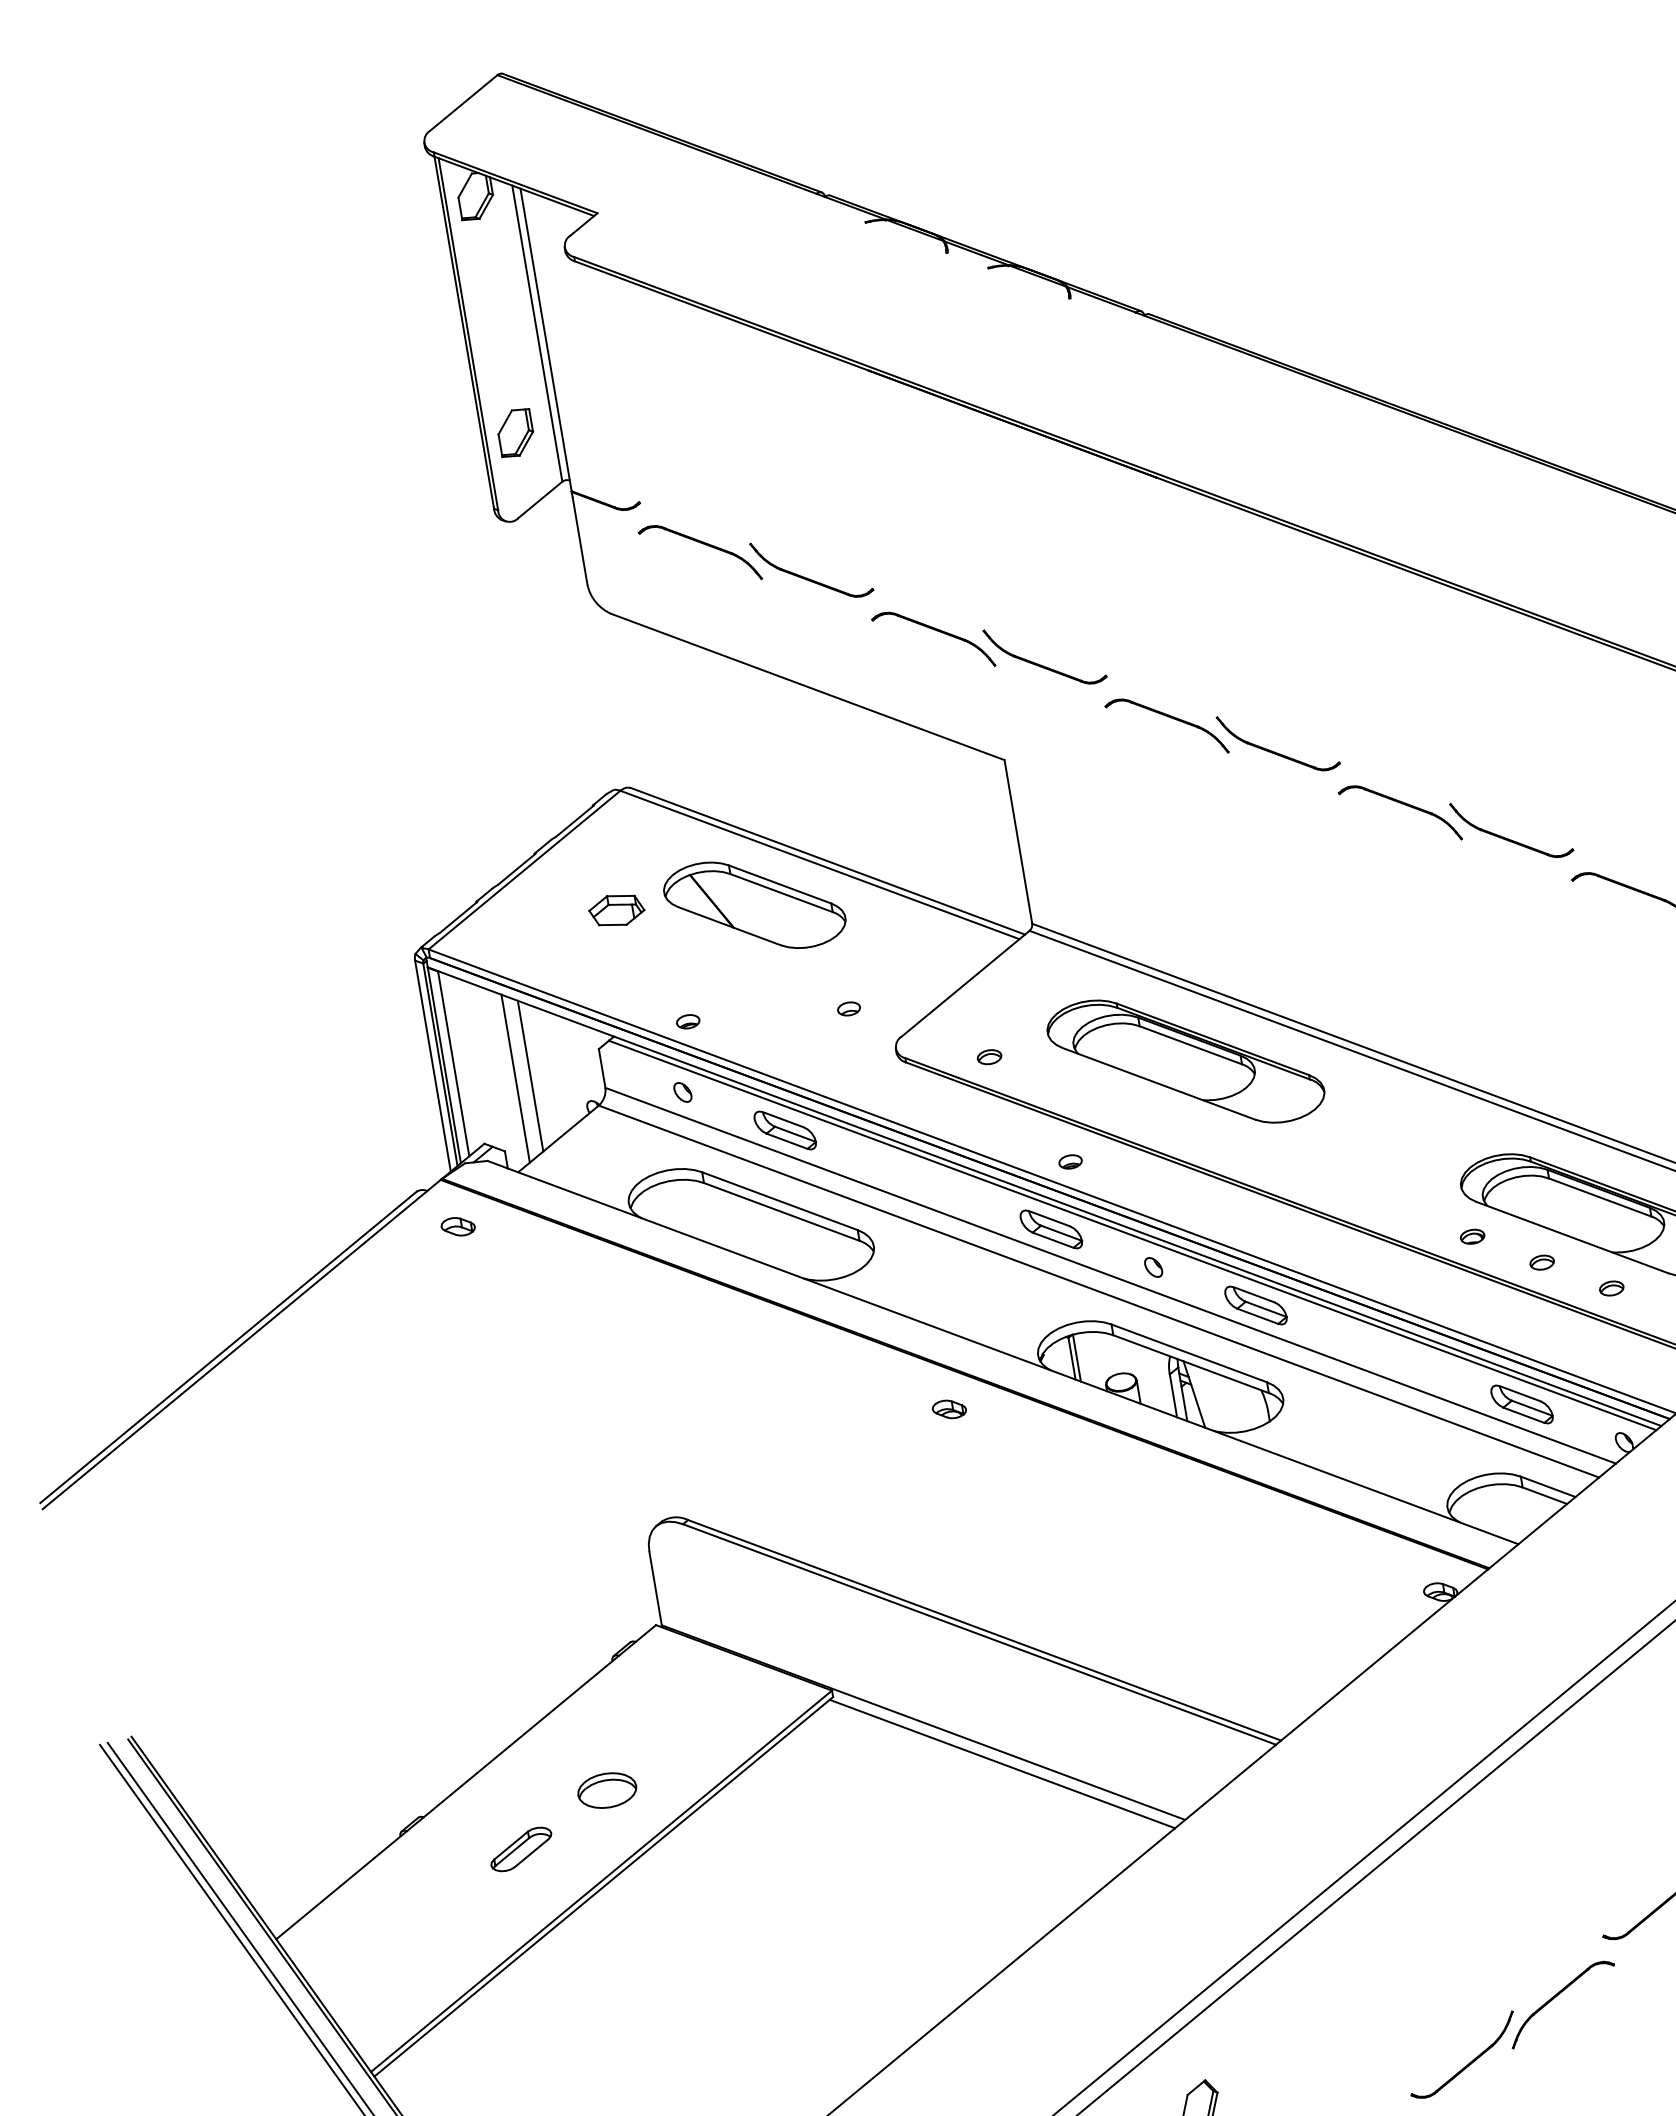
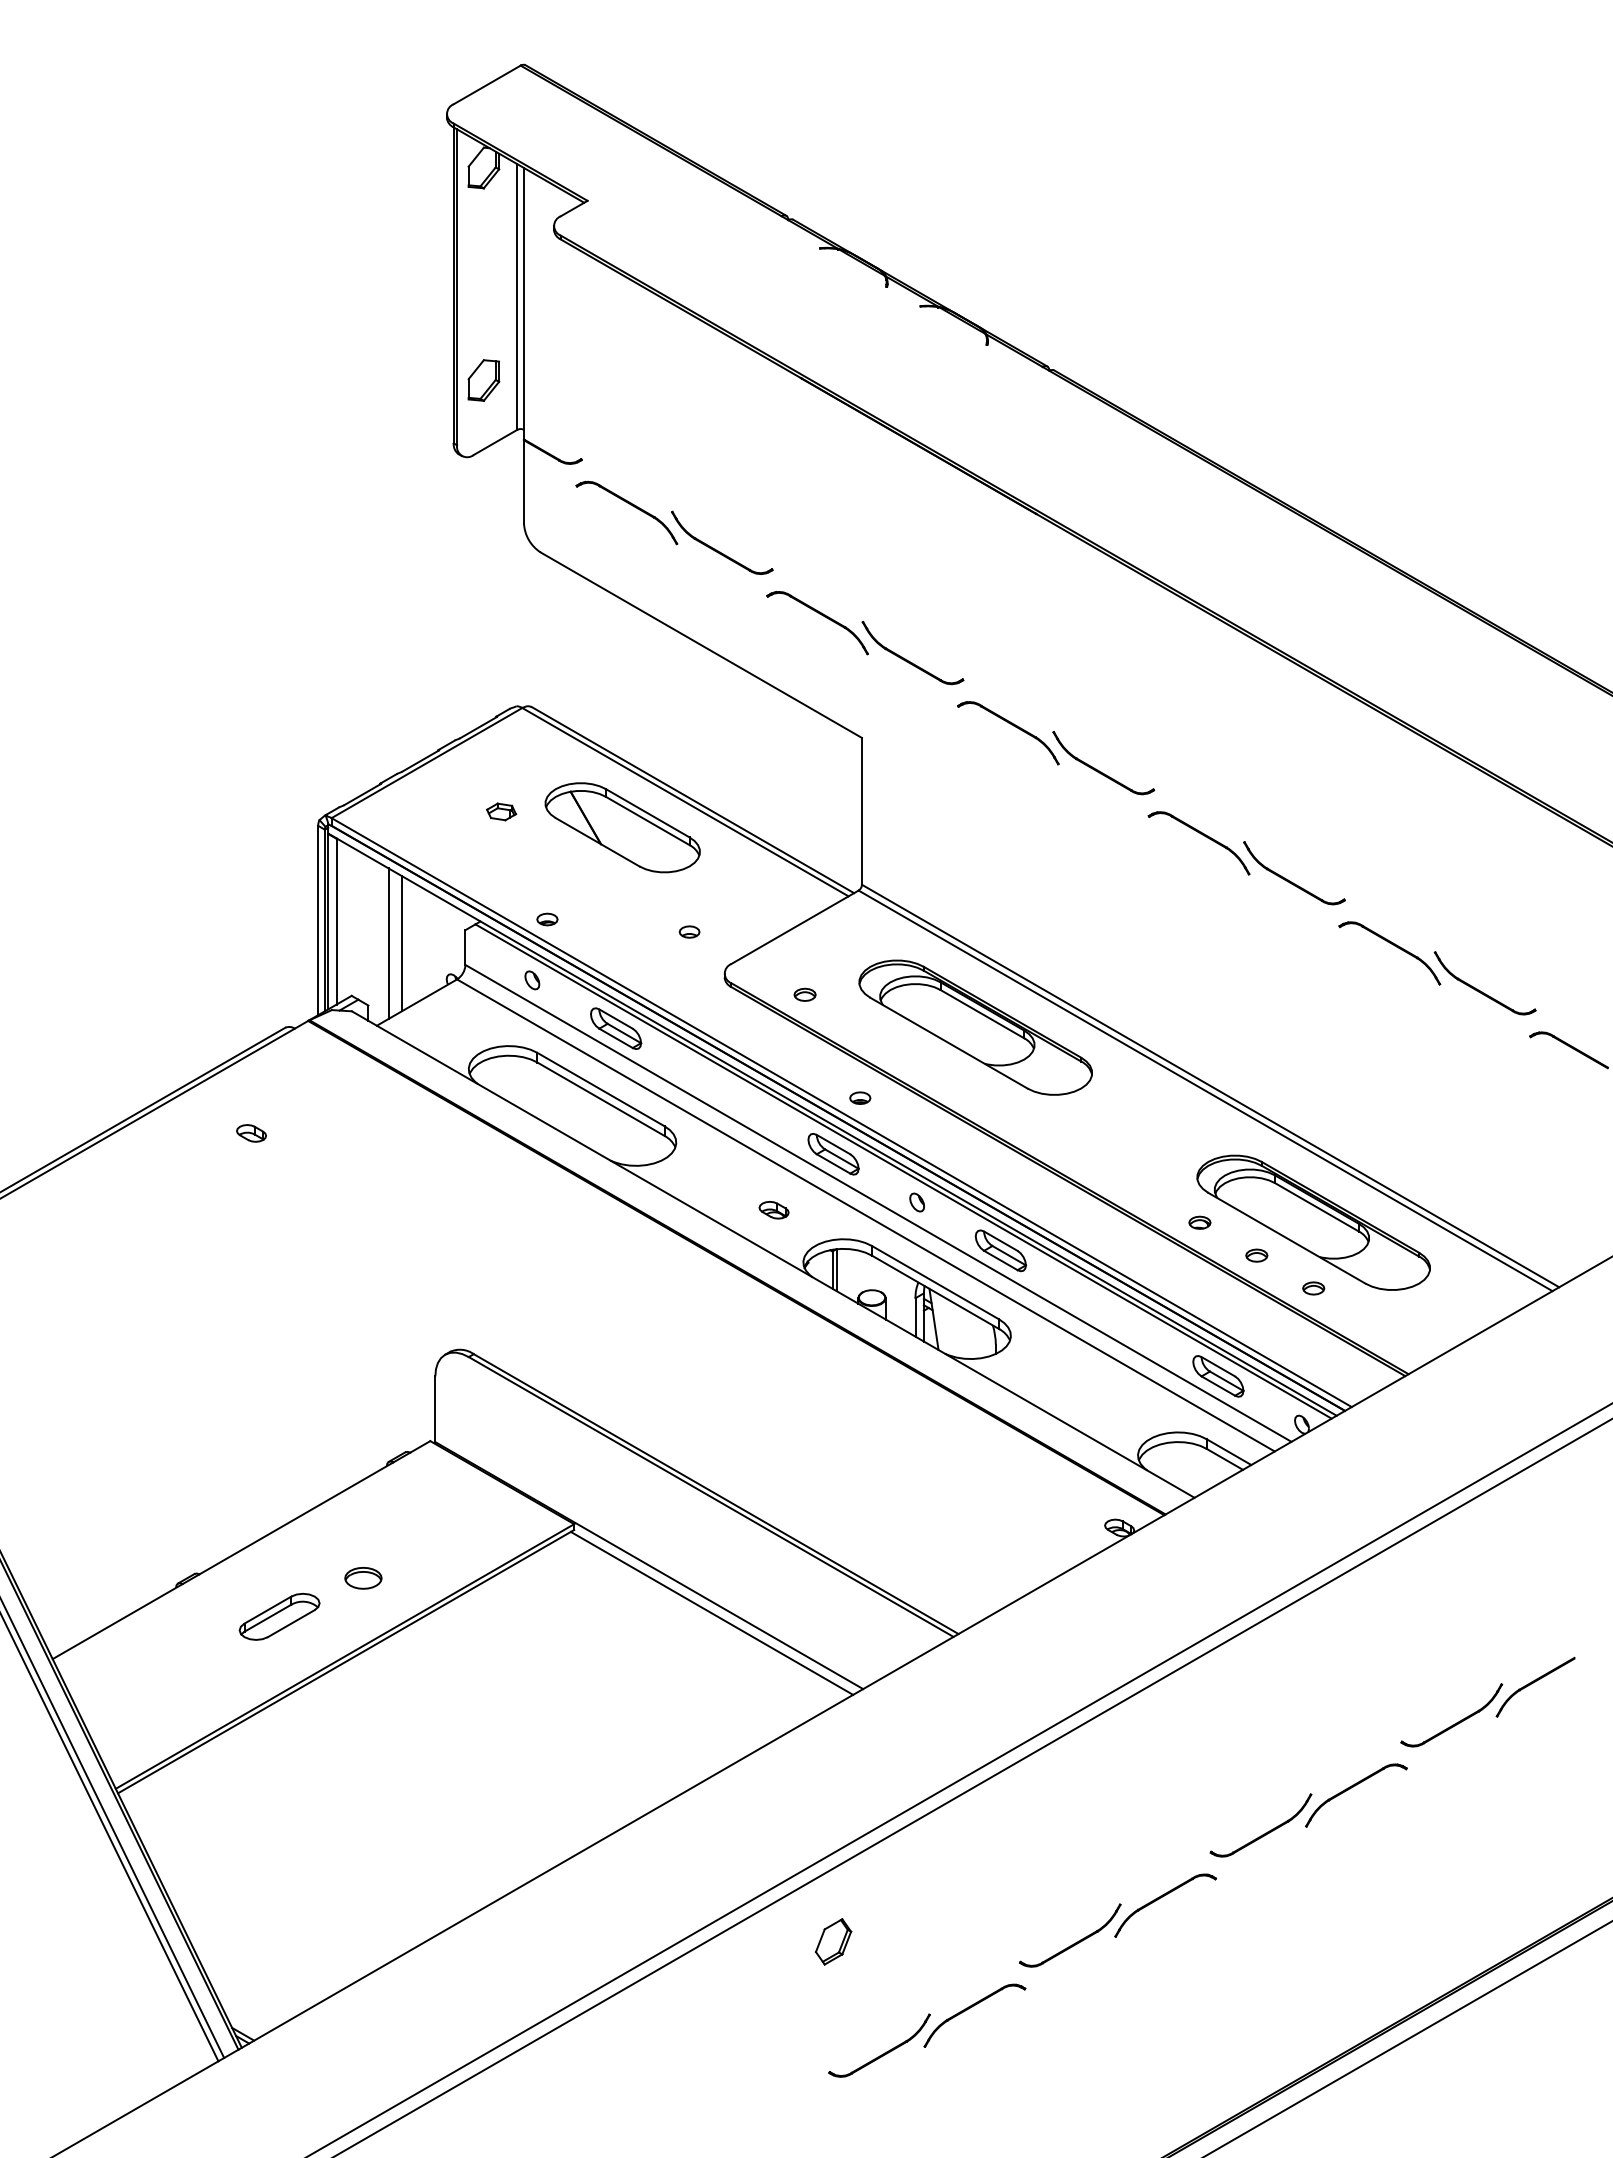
part: (616, 910) -> (501, 811), size x0.6
part: (458, 1226) -> (251, 1133), moved
part: (948, 1409) -> (773, 1210), moved
part: (607, 1790) -> (363, 1578), size x0.7
part: (521, 1849) -> (279, 1616), size x1.4

